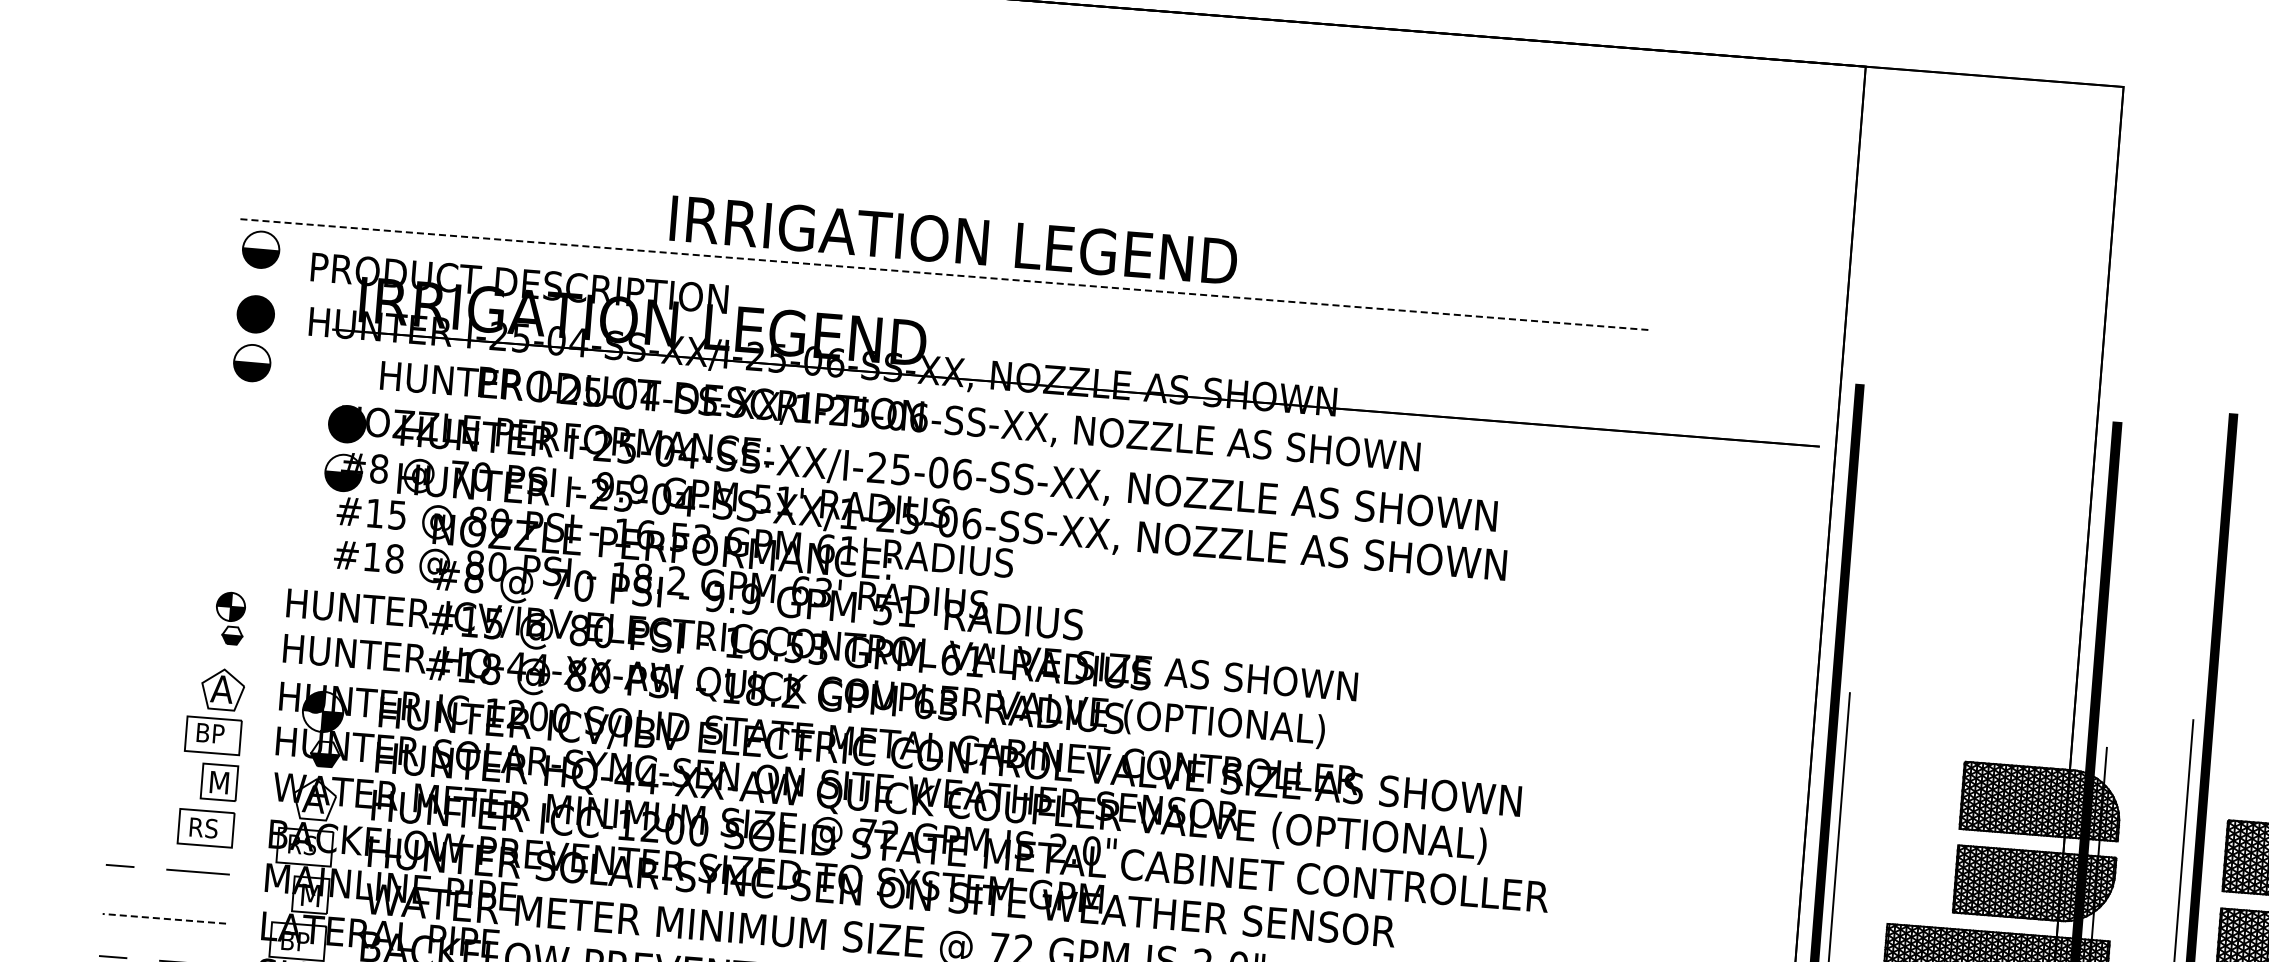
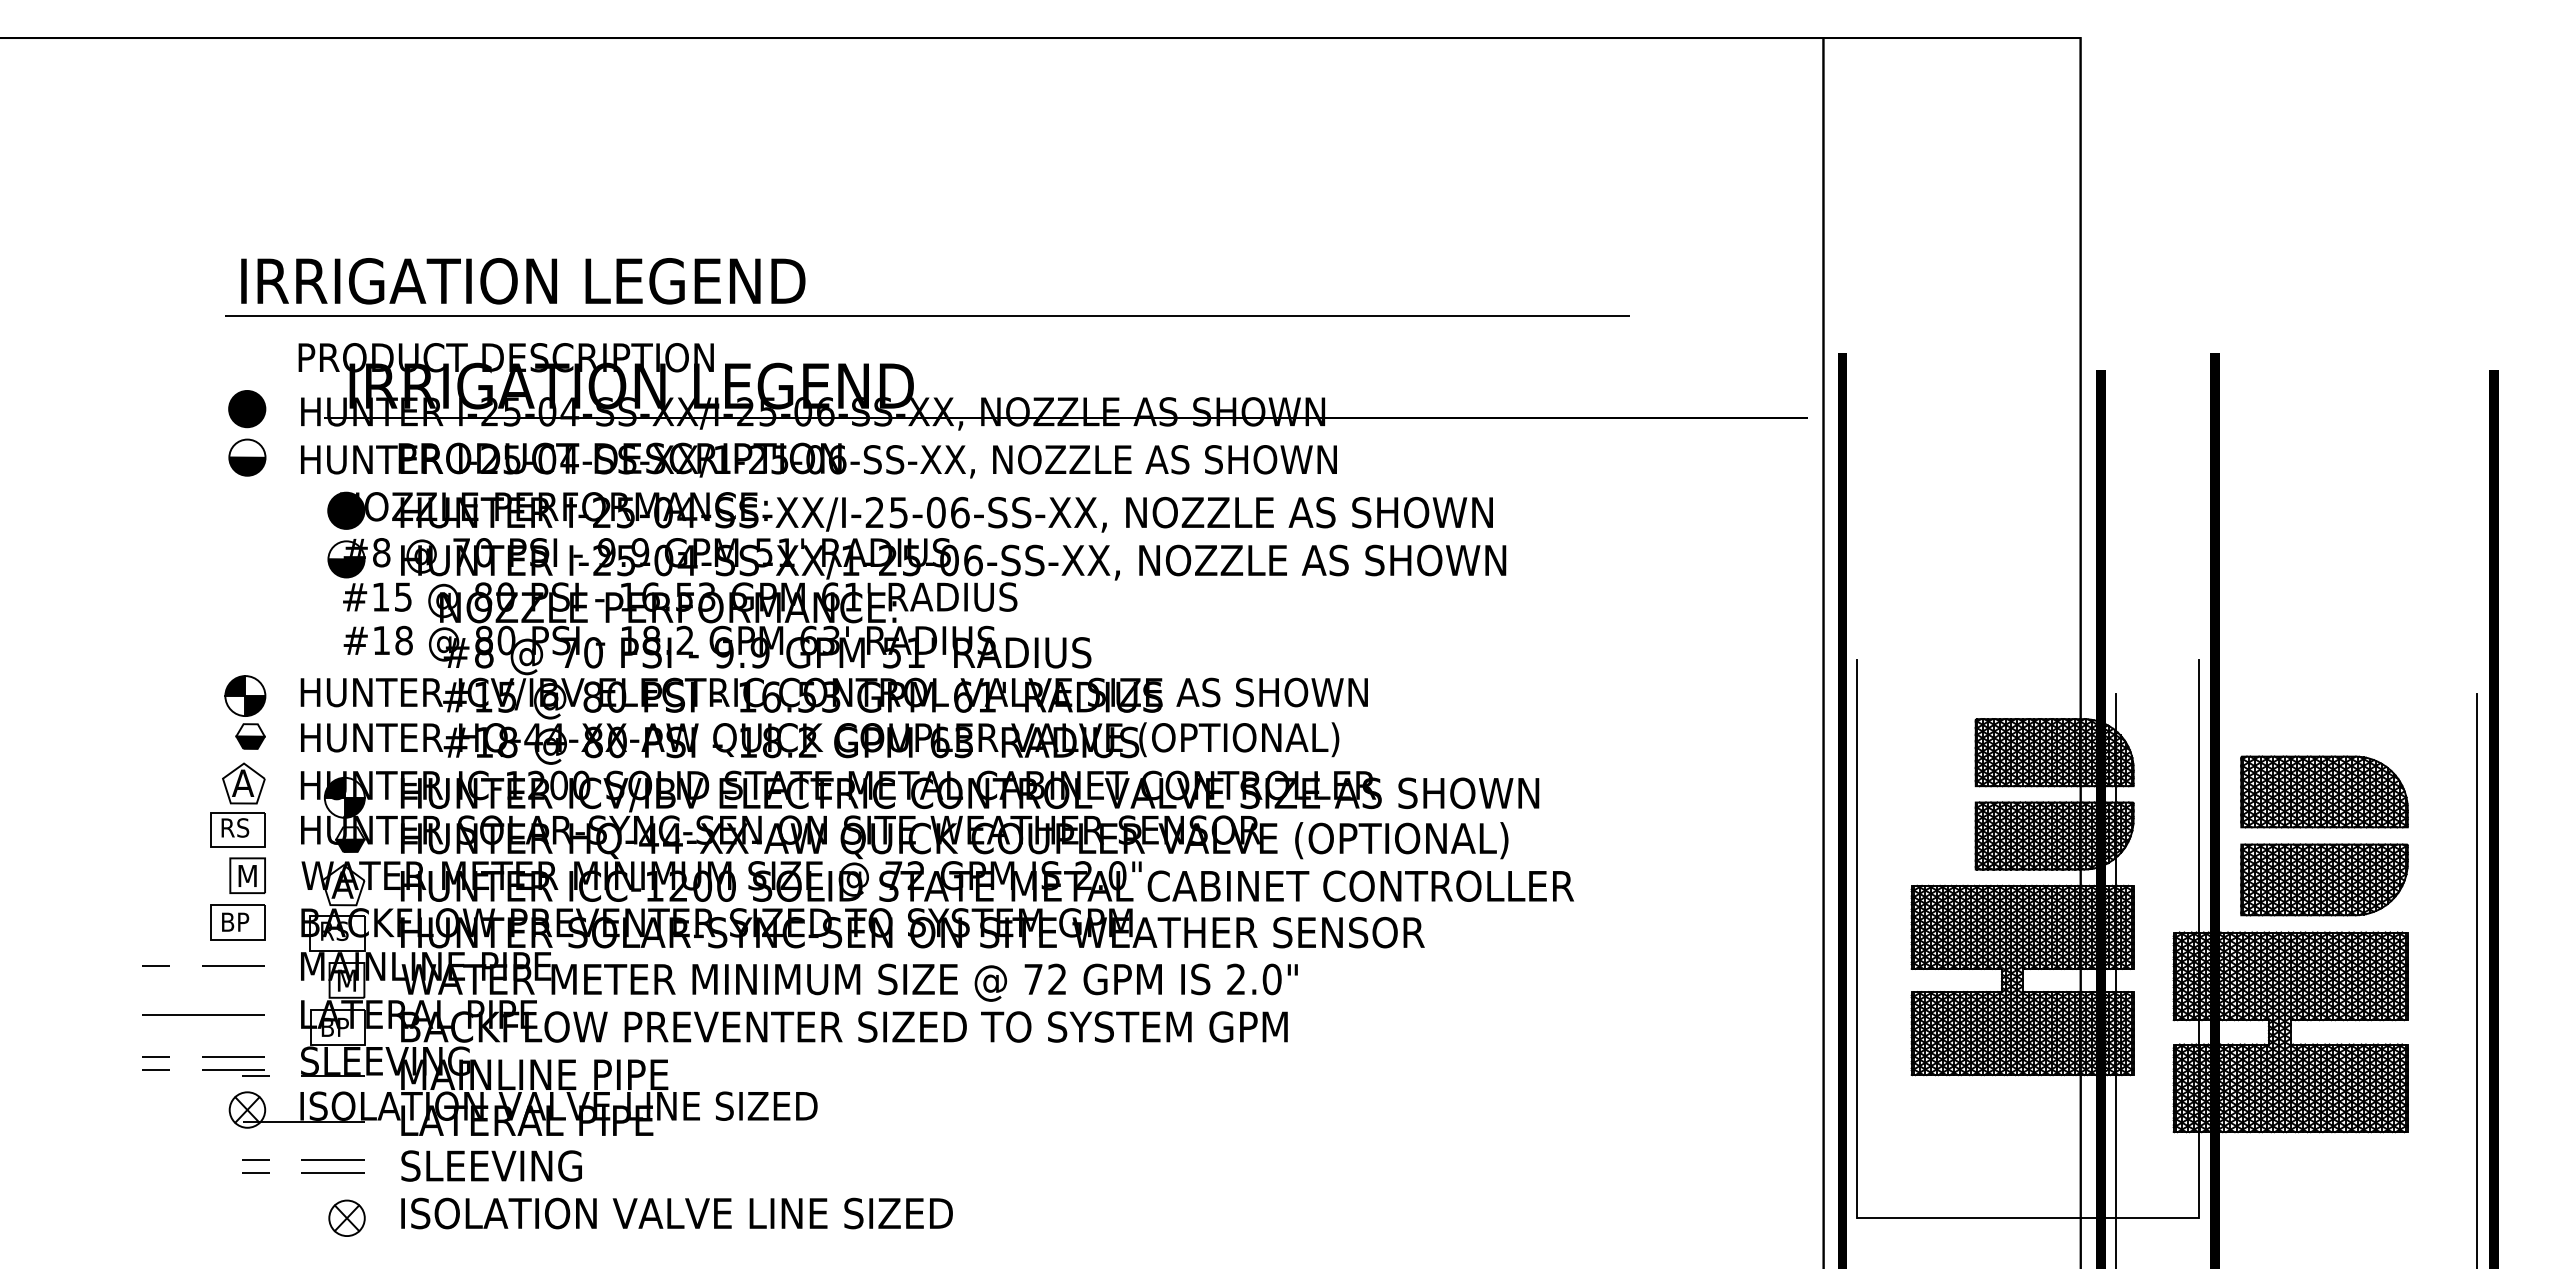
text: (954, 240) -> (523, 281), moved
part: (261, 249) -> (247, 344), removed
line: (945, 274) -> (927, 315), dashed -> solid
text: (899, 416) -> (818, 460), moved
part: (230, 618) -> (245, 712), size x1.43
text: (212, 733) -> (236, 827), BP -> RS
text: (204, 828) -> (236, 922), RS -> BP
line: (164, 919) -> (203, 1015), dashed -> solid

